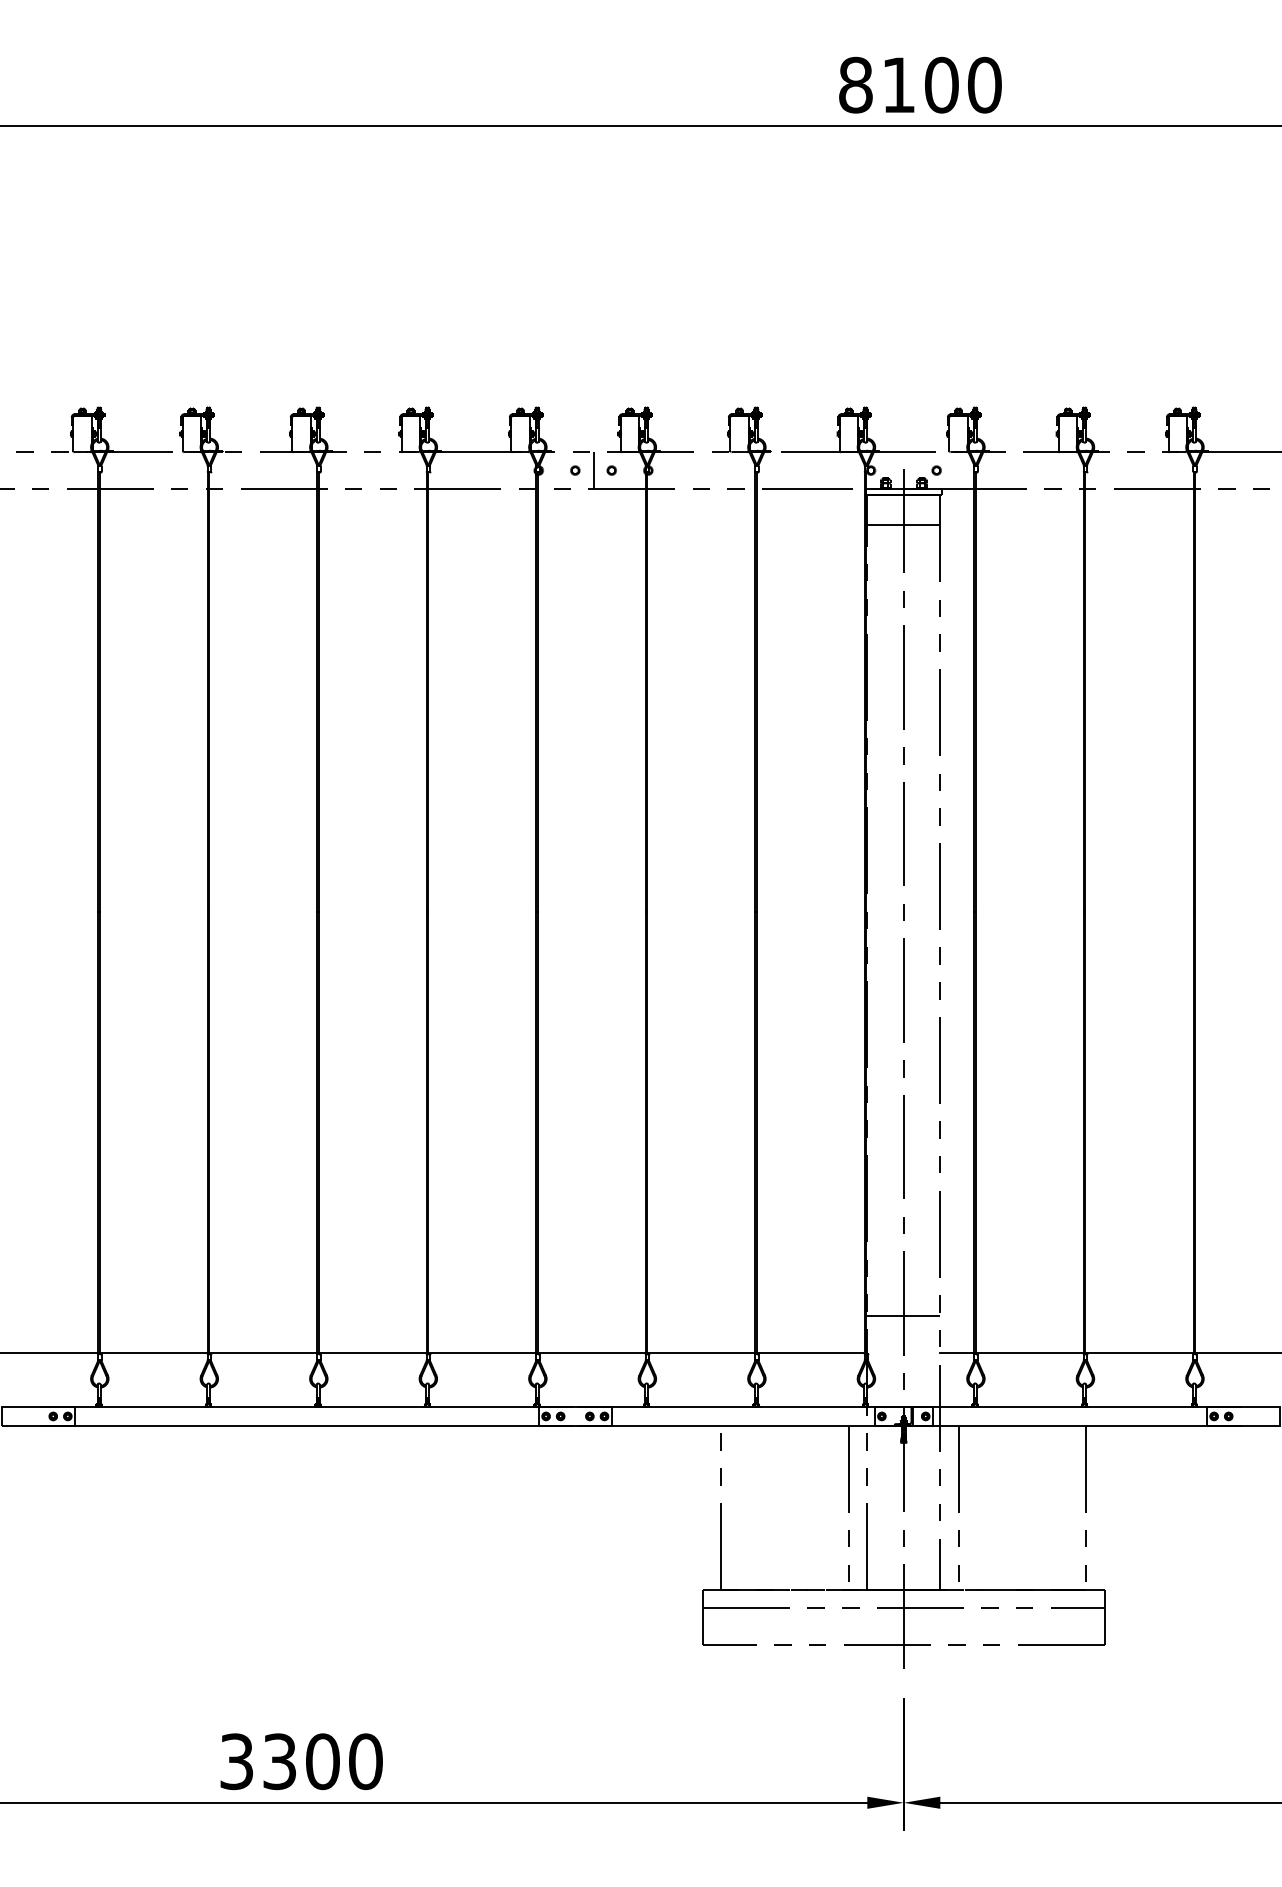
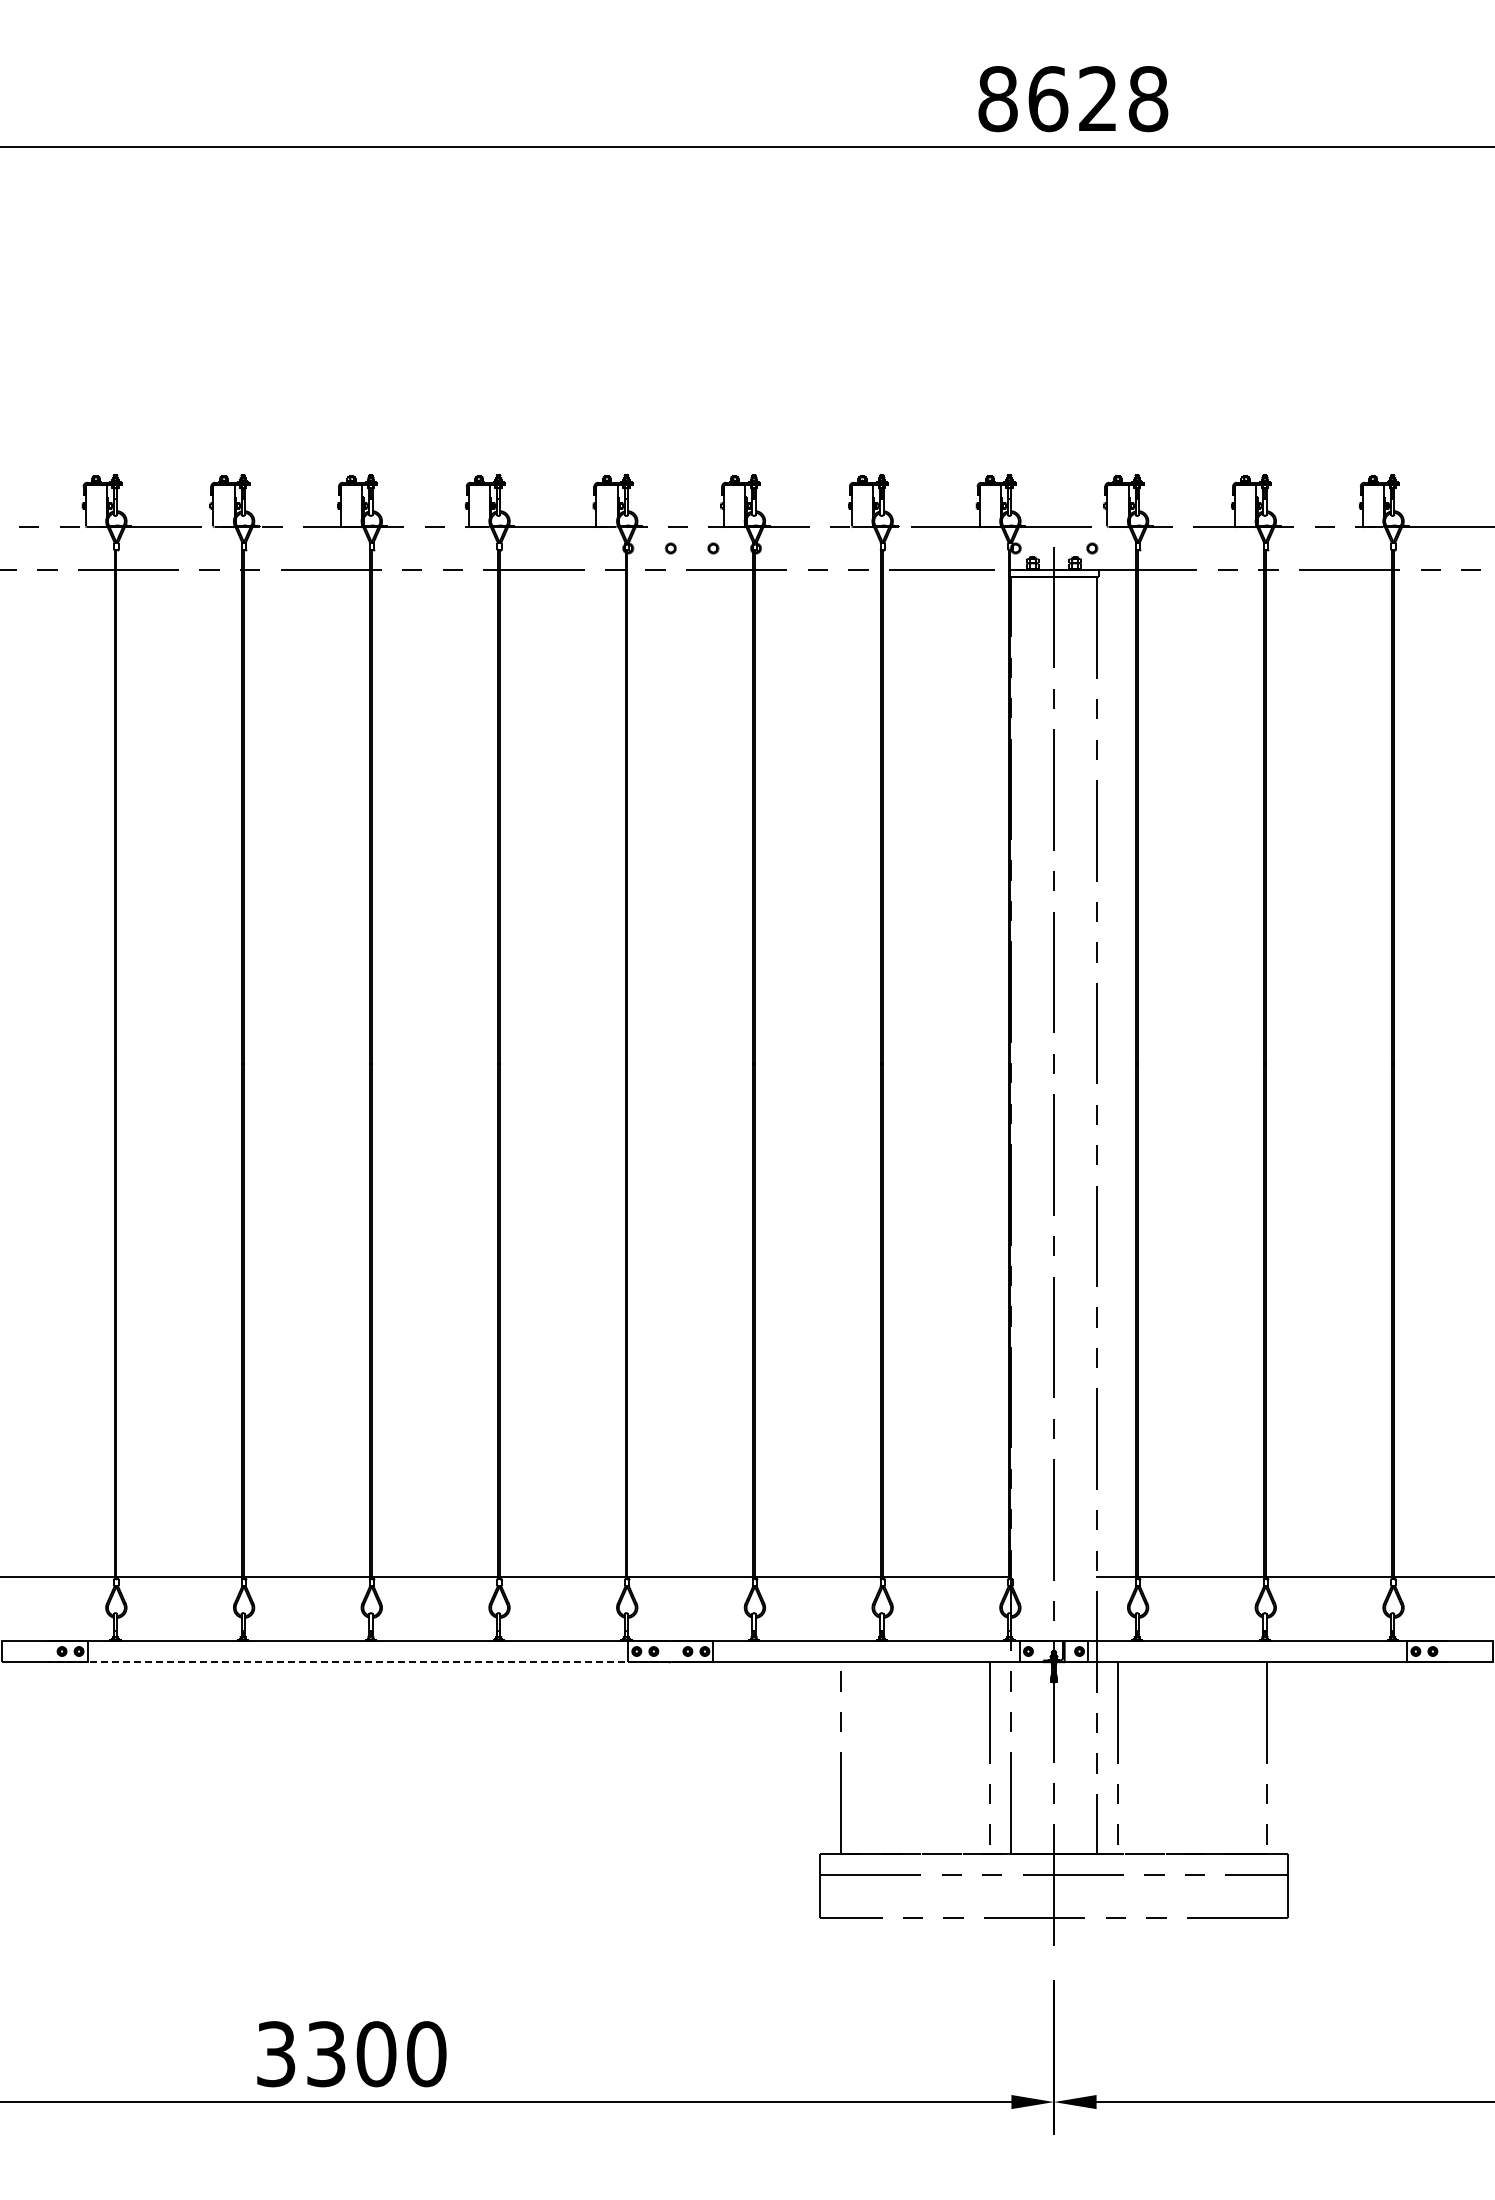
text: (941, 85) -> (1098, 99), 8100 -> 8628
line: (593, 470) -> (692, 548), removed
line: (903, 524) -> (1053, 611), removed
line: (903, 1316) -> (1053, 1534), removed
line: (306, 1425) -> (357, 1662), solid -> dashed

